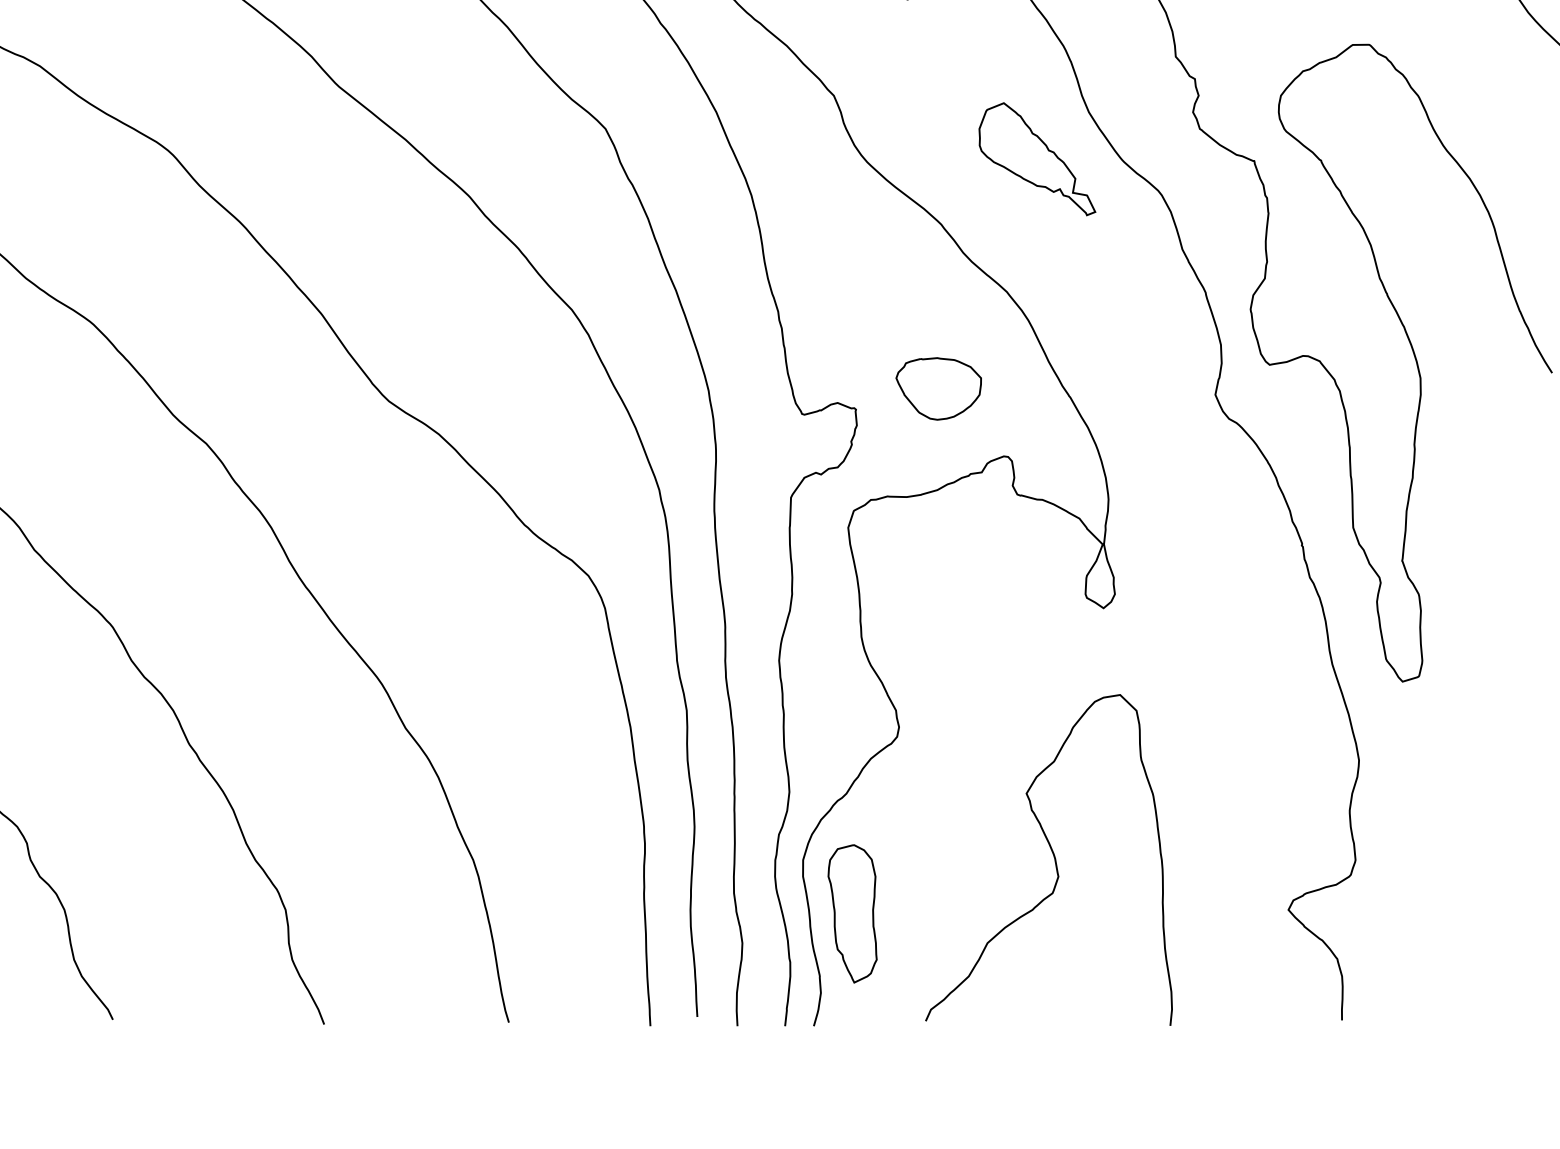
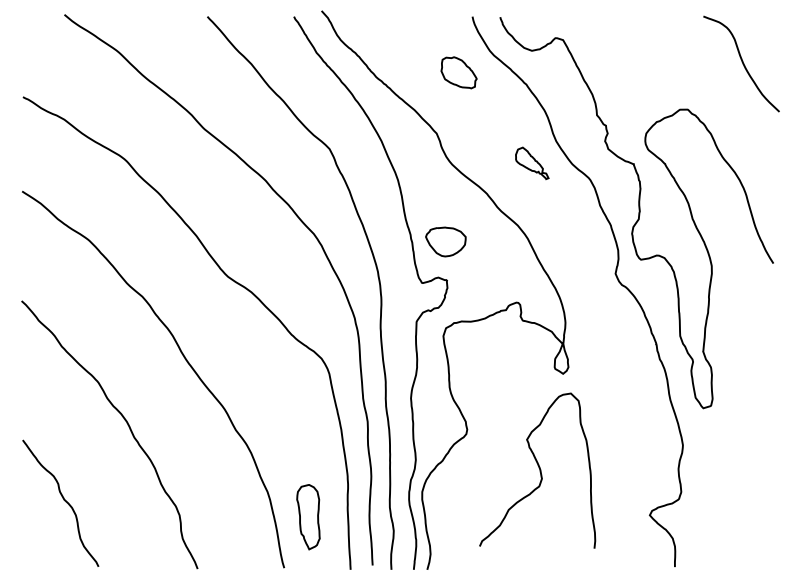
part: (1038, 159) -> (532, 163), size x0.6
part: (937, 387) -> (445, 241), moved
curve: (1053, 859) -> (539, 470), moved
part: (852, 914) -> (308, 517), moved

